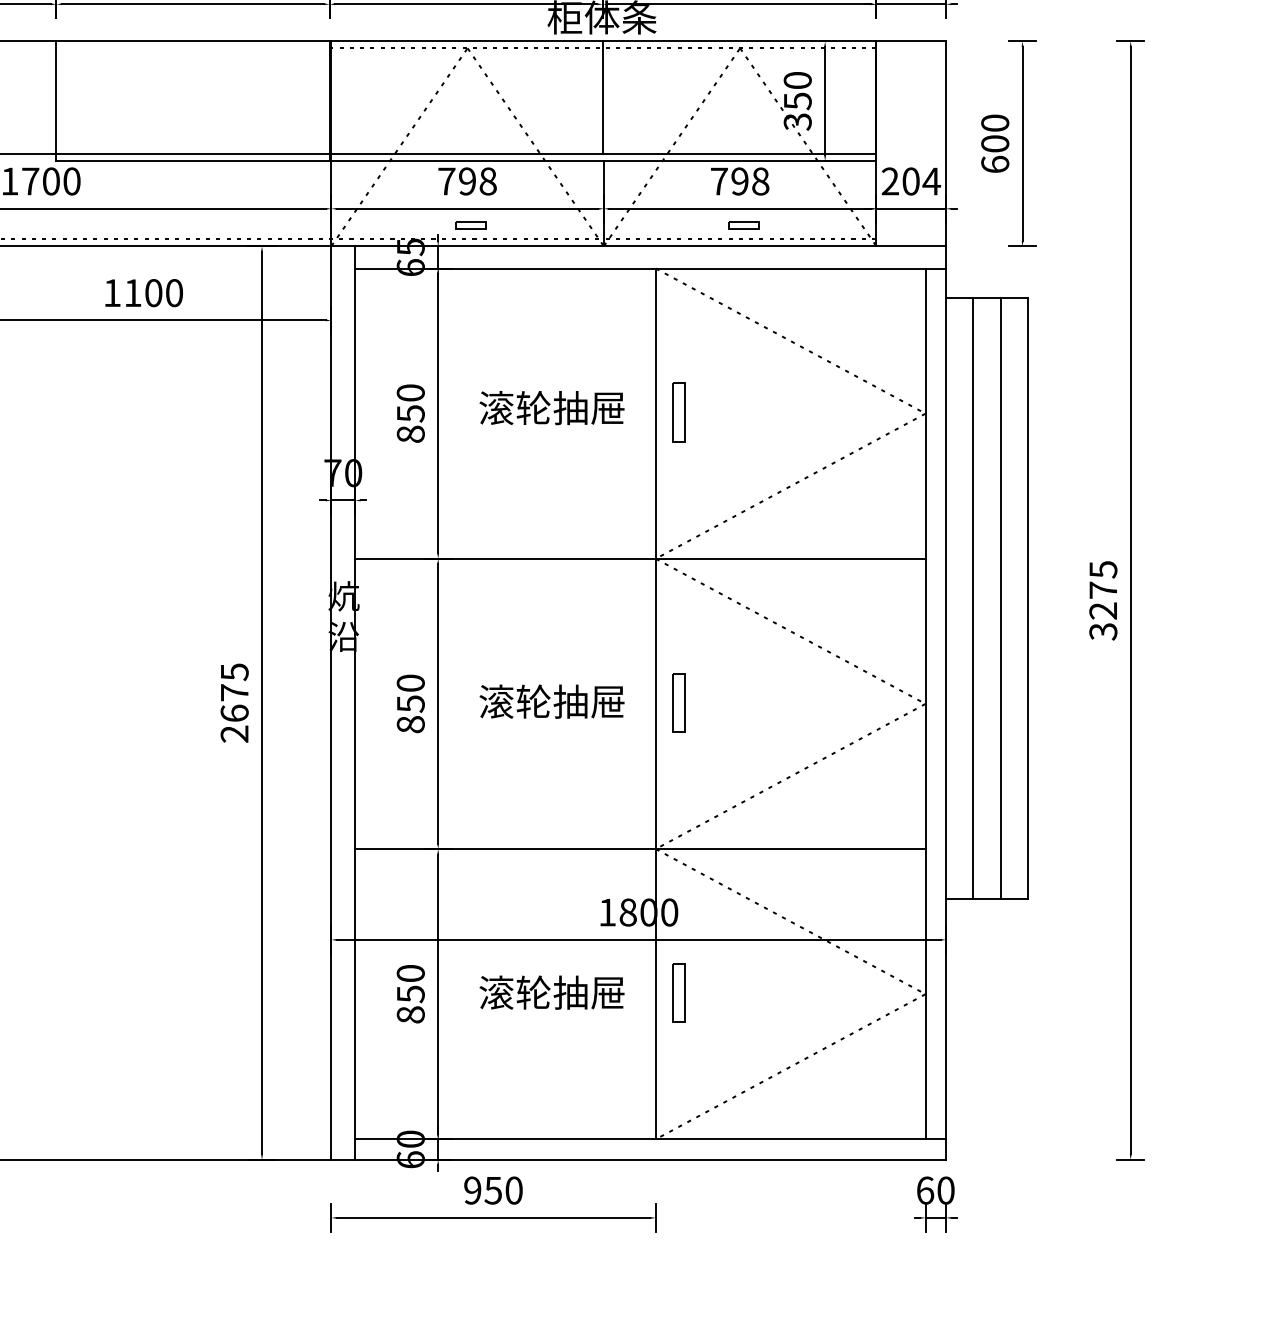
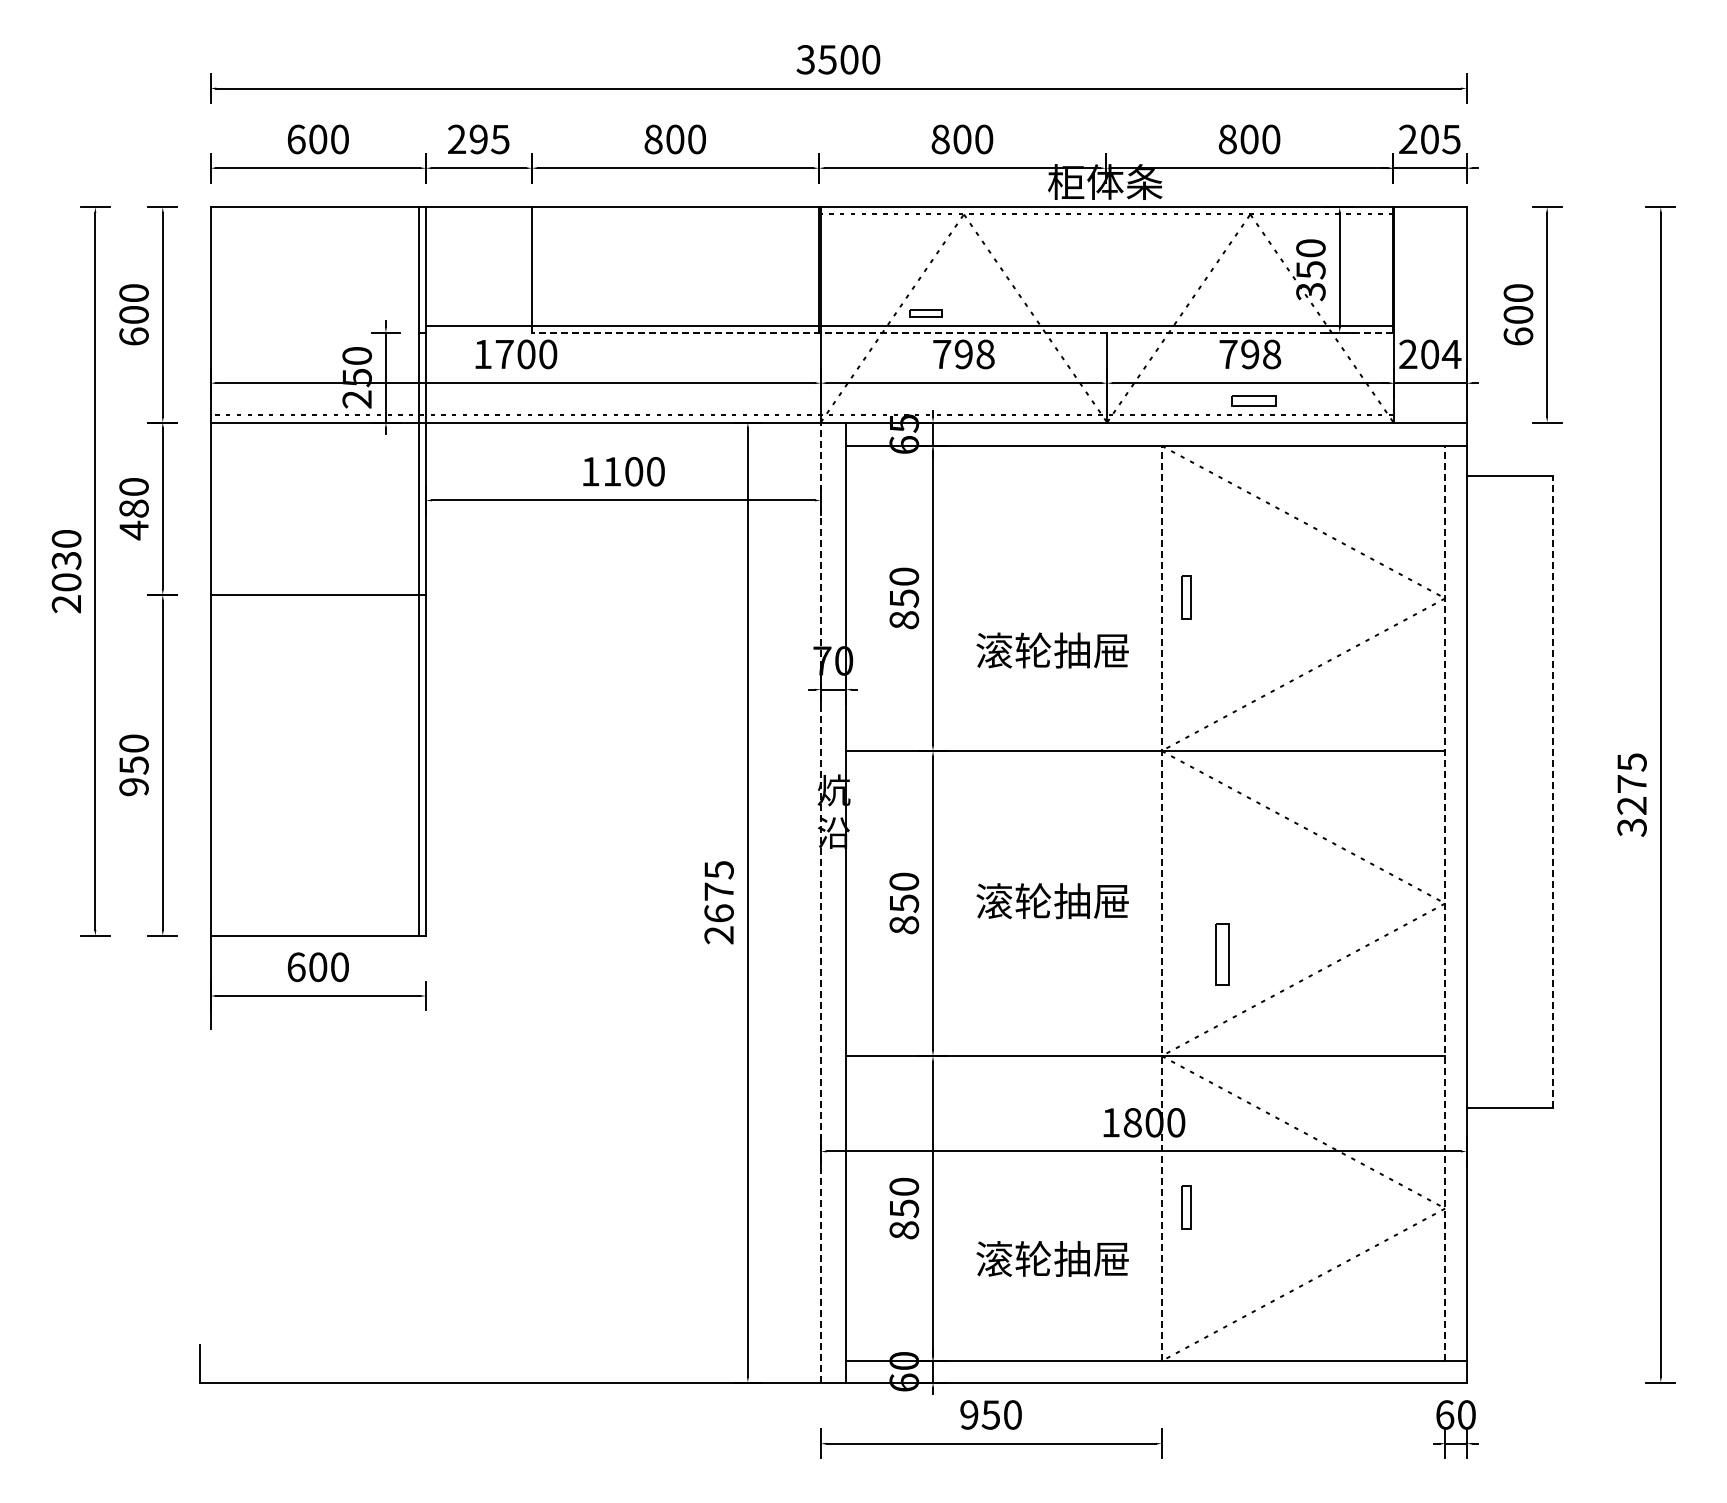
line: (603, 97) -> (1106, 266), removed
line: (466, 160) -> (962, 332), solid -> dashed
part: (470, 225) -> (925, 313), moved
part: (744, 225) -> (1254, 400), size x1.4
text: (551, 408) -> (1052, 650), moved
part: (679, 412) -> (1186, 597), size x0.7
line: (973, 598) -> (1495, 792), removed
line: (1000, 598) -> (1524, 792), removed
line: (1027, 598) -> (1552, 792), solid -> dashed
line: (331, 702) -> (820, 902), solid -> dashed
part: (679, 702) -> (1222, 954), moved
line: (655, 703) -> (1161, 903), solid -> dashed
line: (925, 703) -> (1445, 903), solid -> dashed
text: (551, 992) -> (1052, 1258), moved
part: (679, 993) -> (1186, 1207), size x0.7

